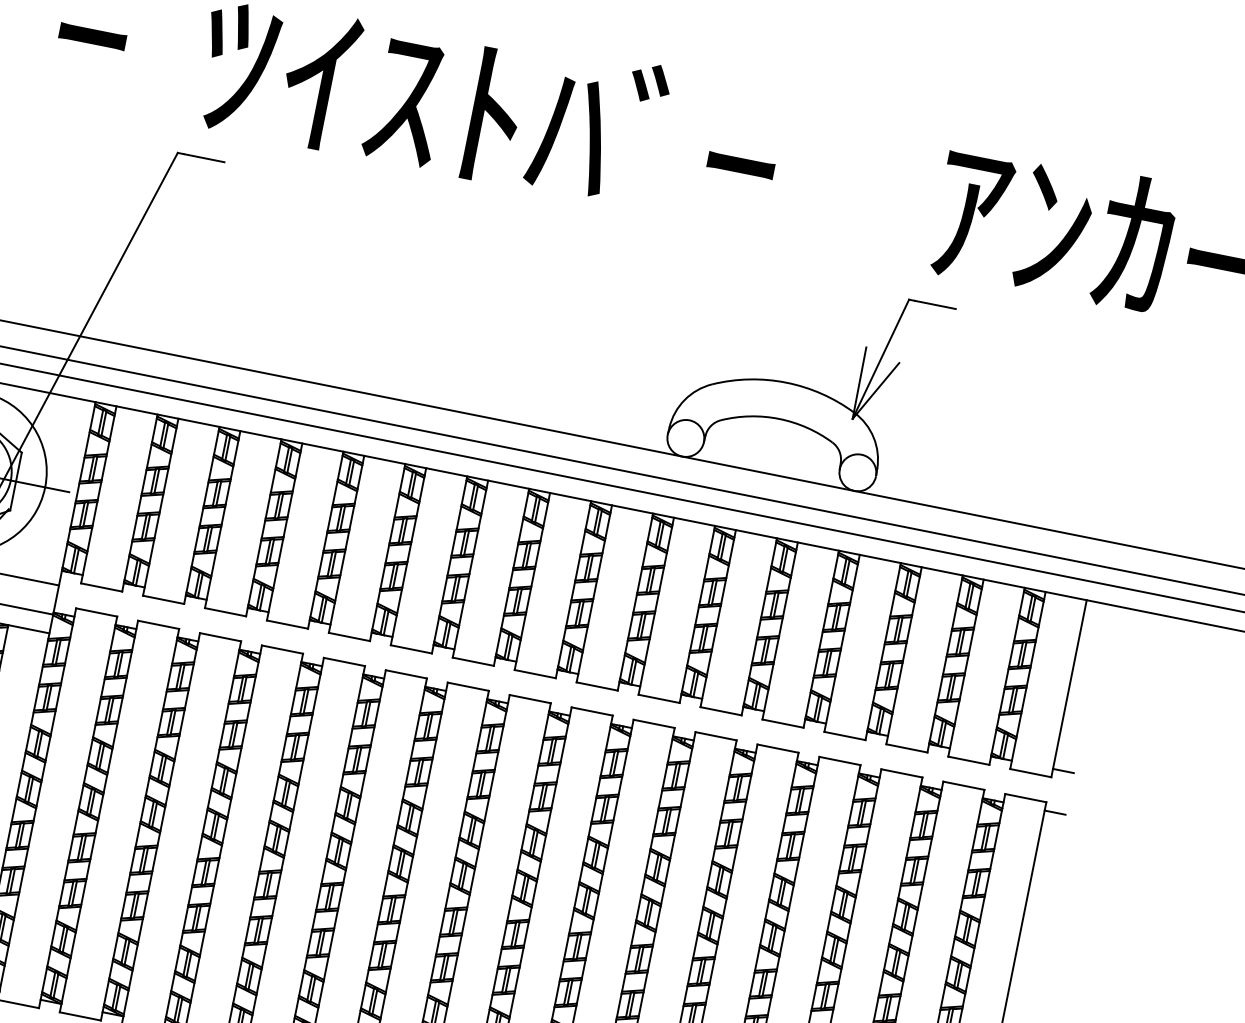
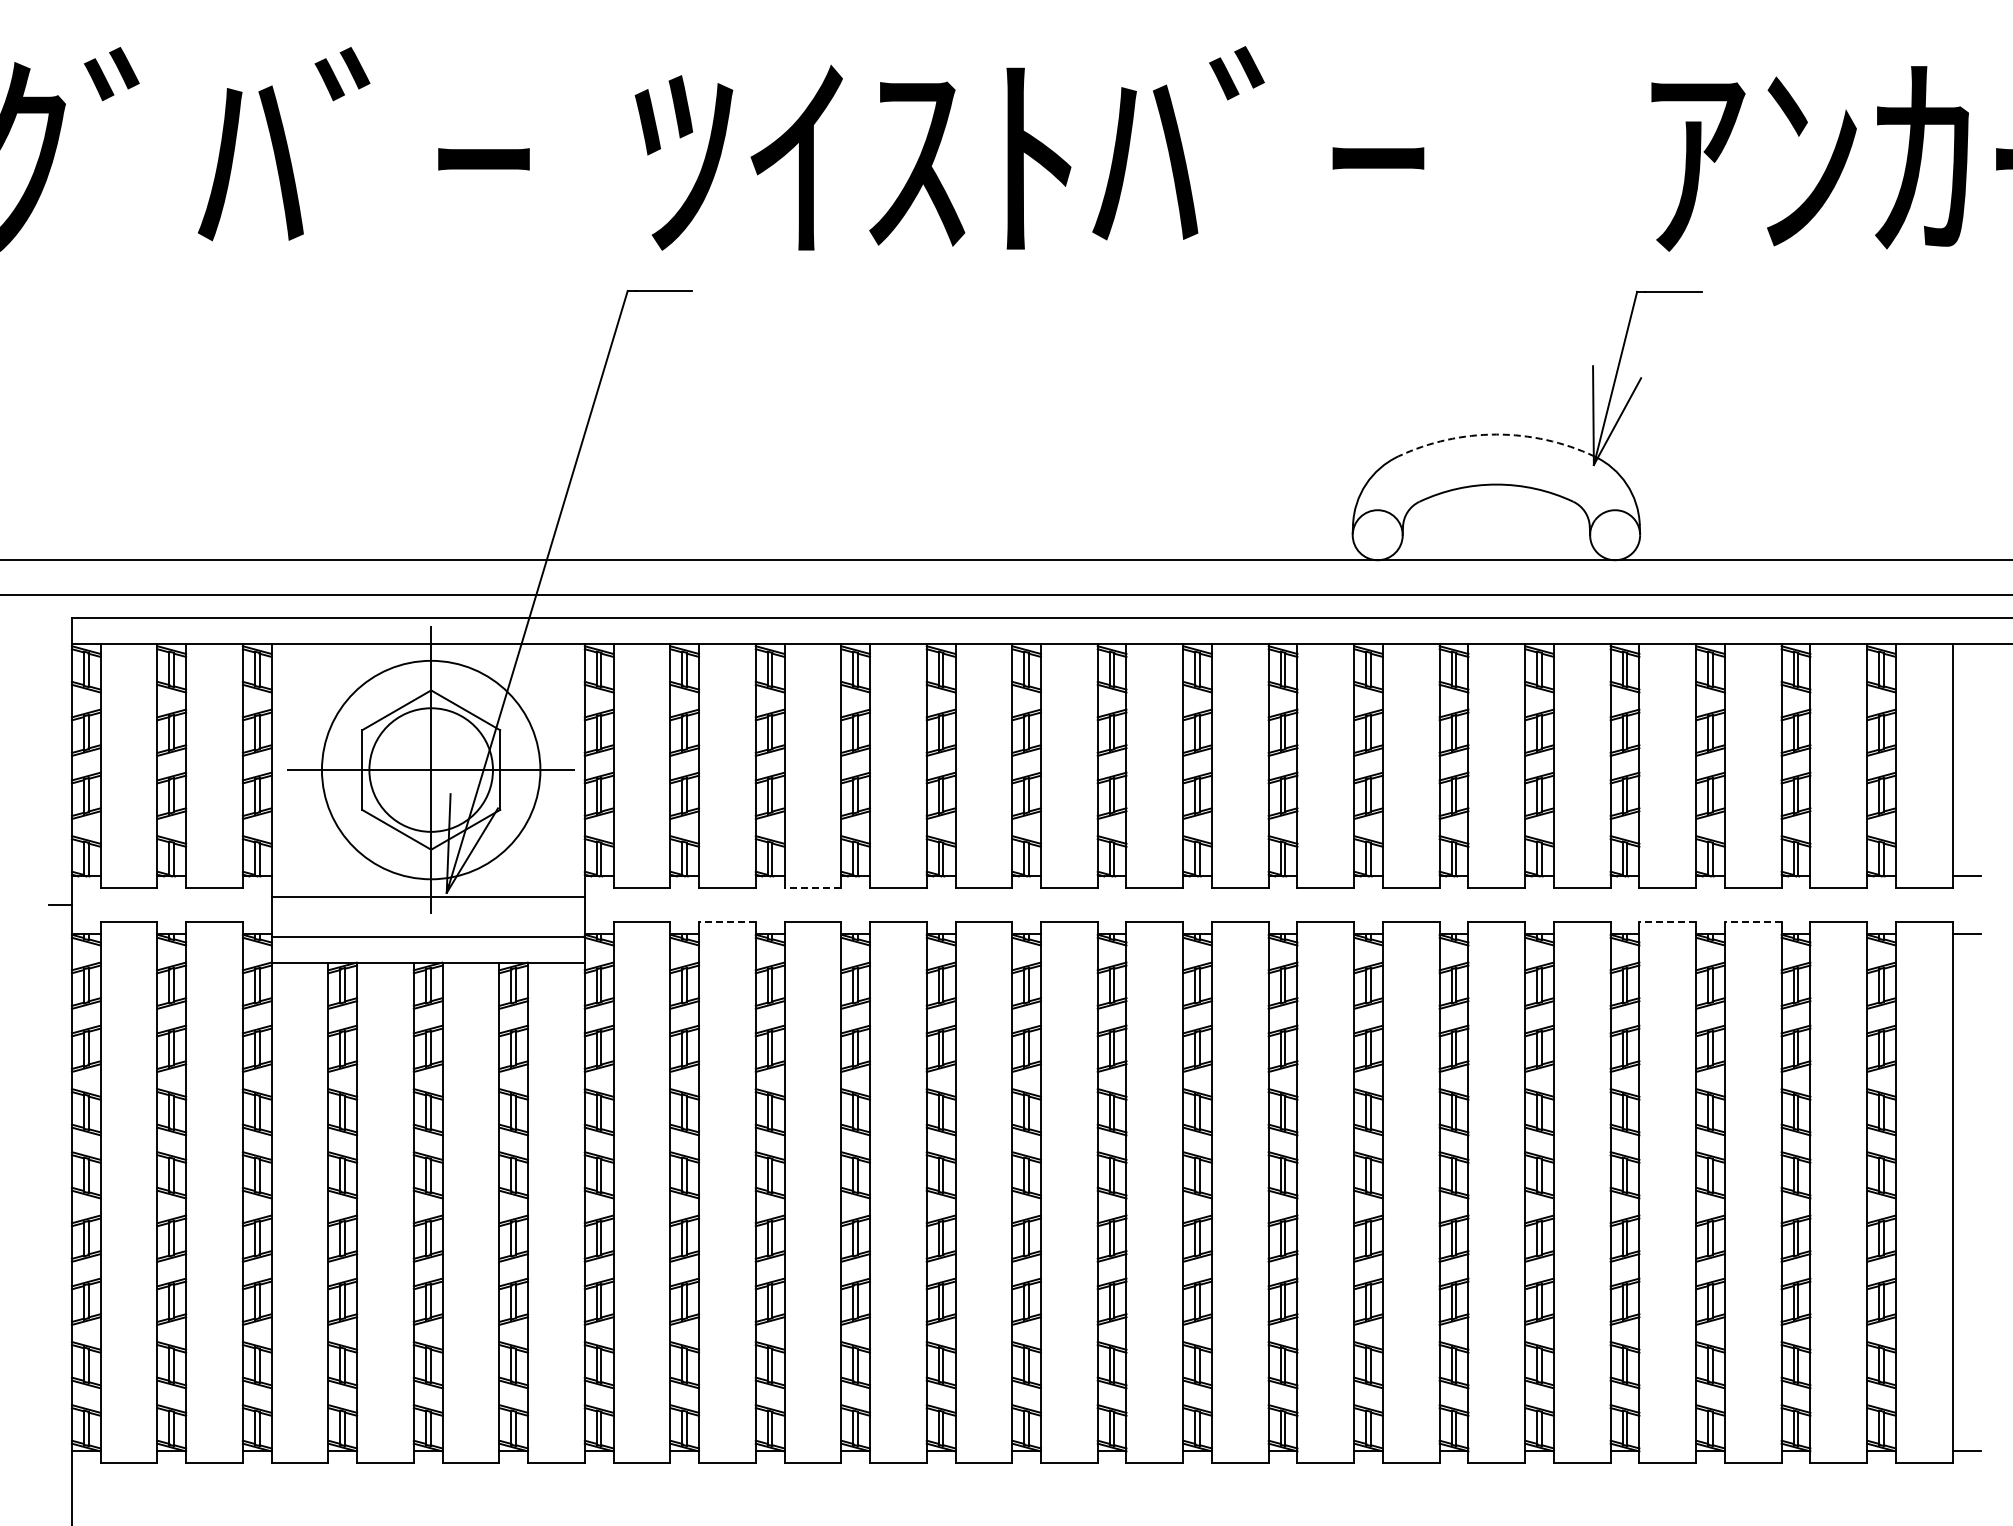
arc: (786, 382) -> (1496, 434), solid -> dashed
line: (225, 611) -> (812, 887), solid -> dashed
line: (157, 624) -> (726, 922), solid -> dashed
line: (839, 761) -> (1667, 922), solid -> dashed
line: (901, 773) -> (1752, 922), solid -> dashed

